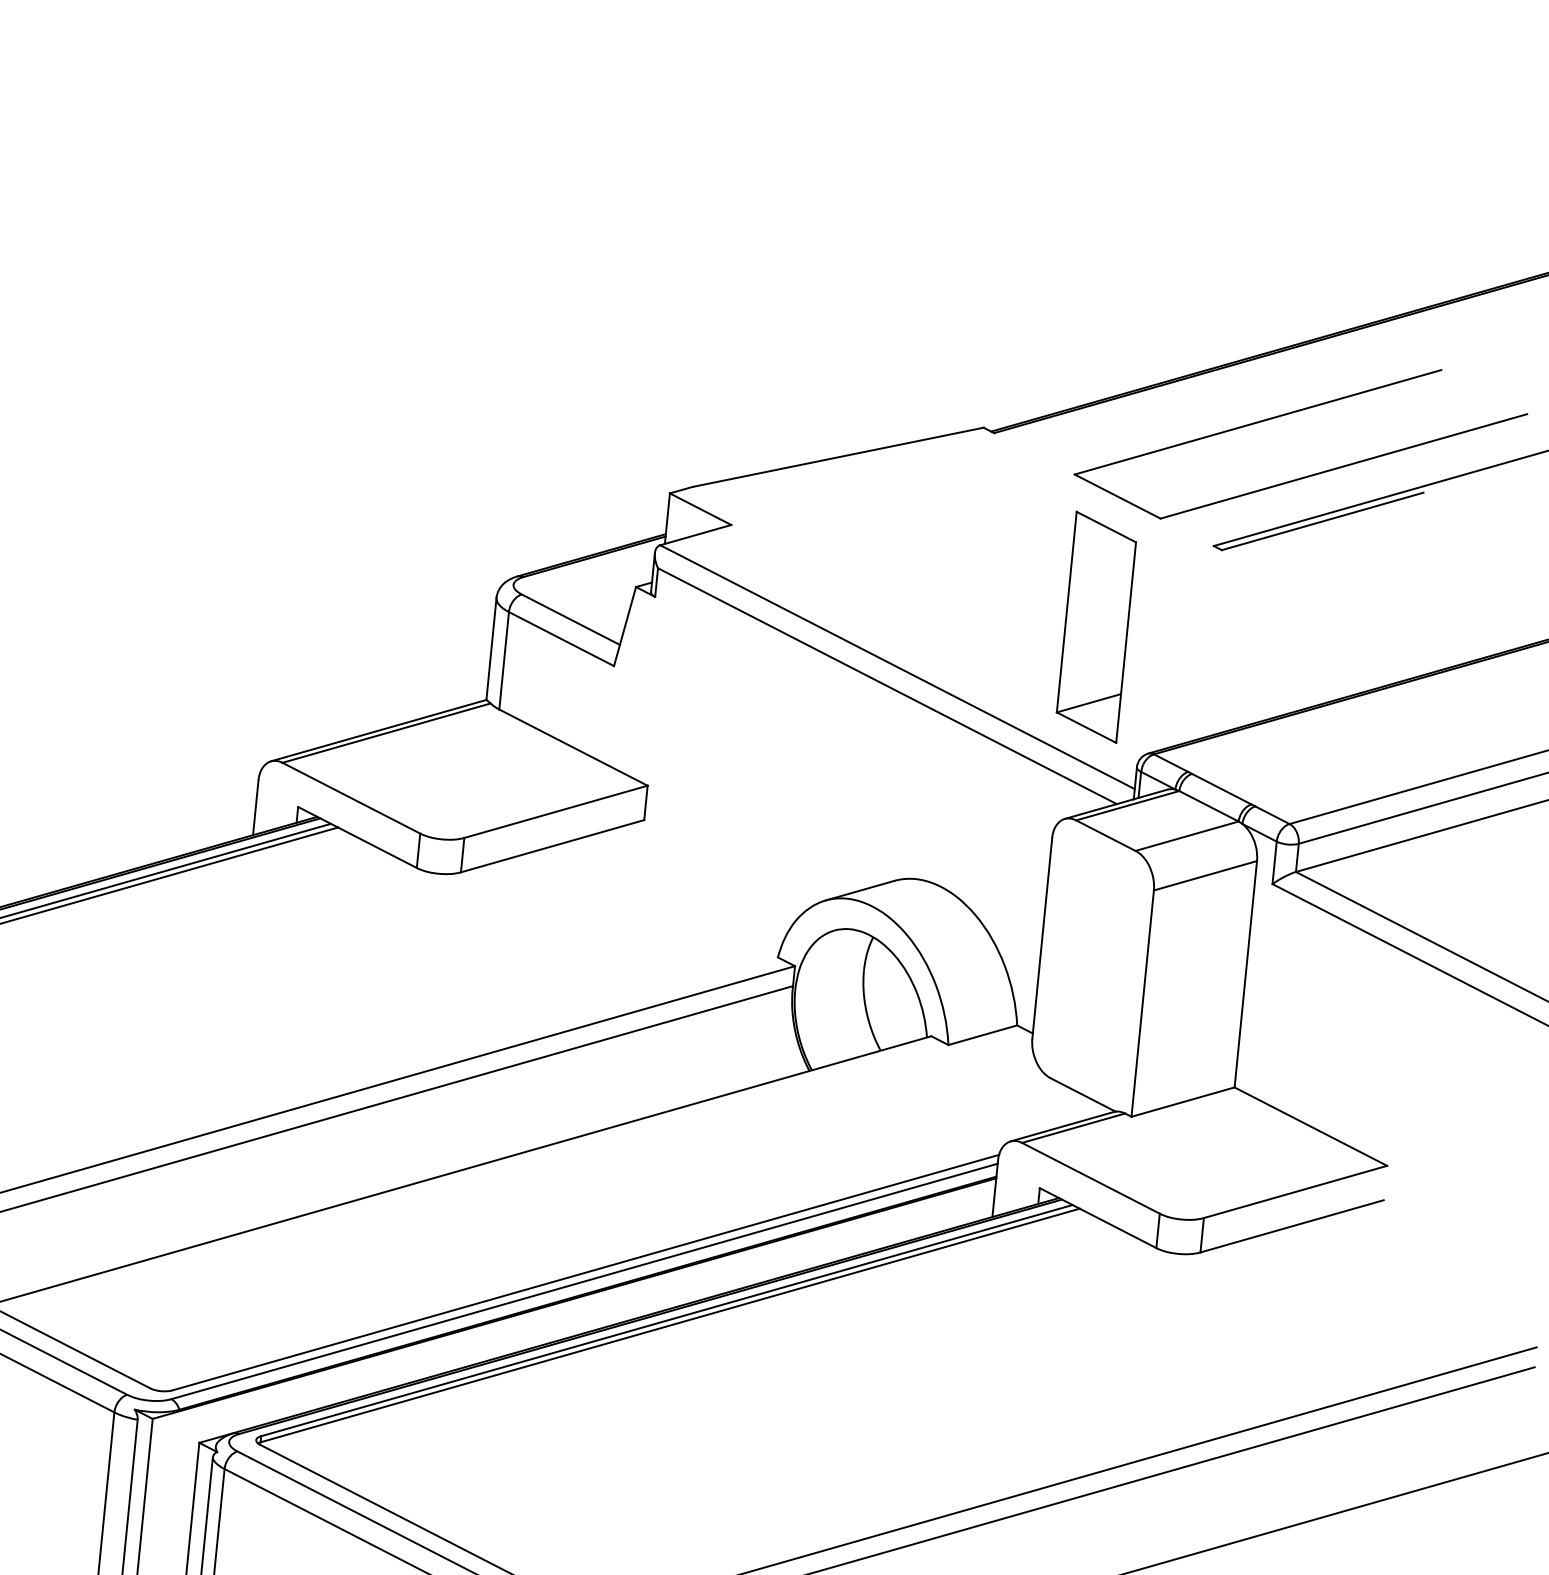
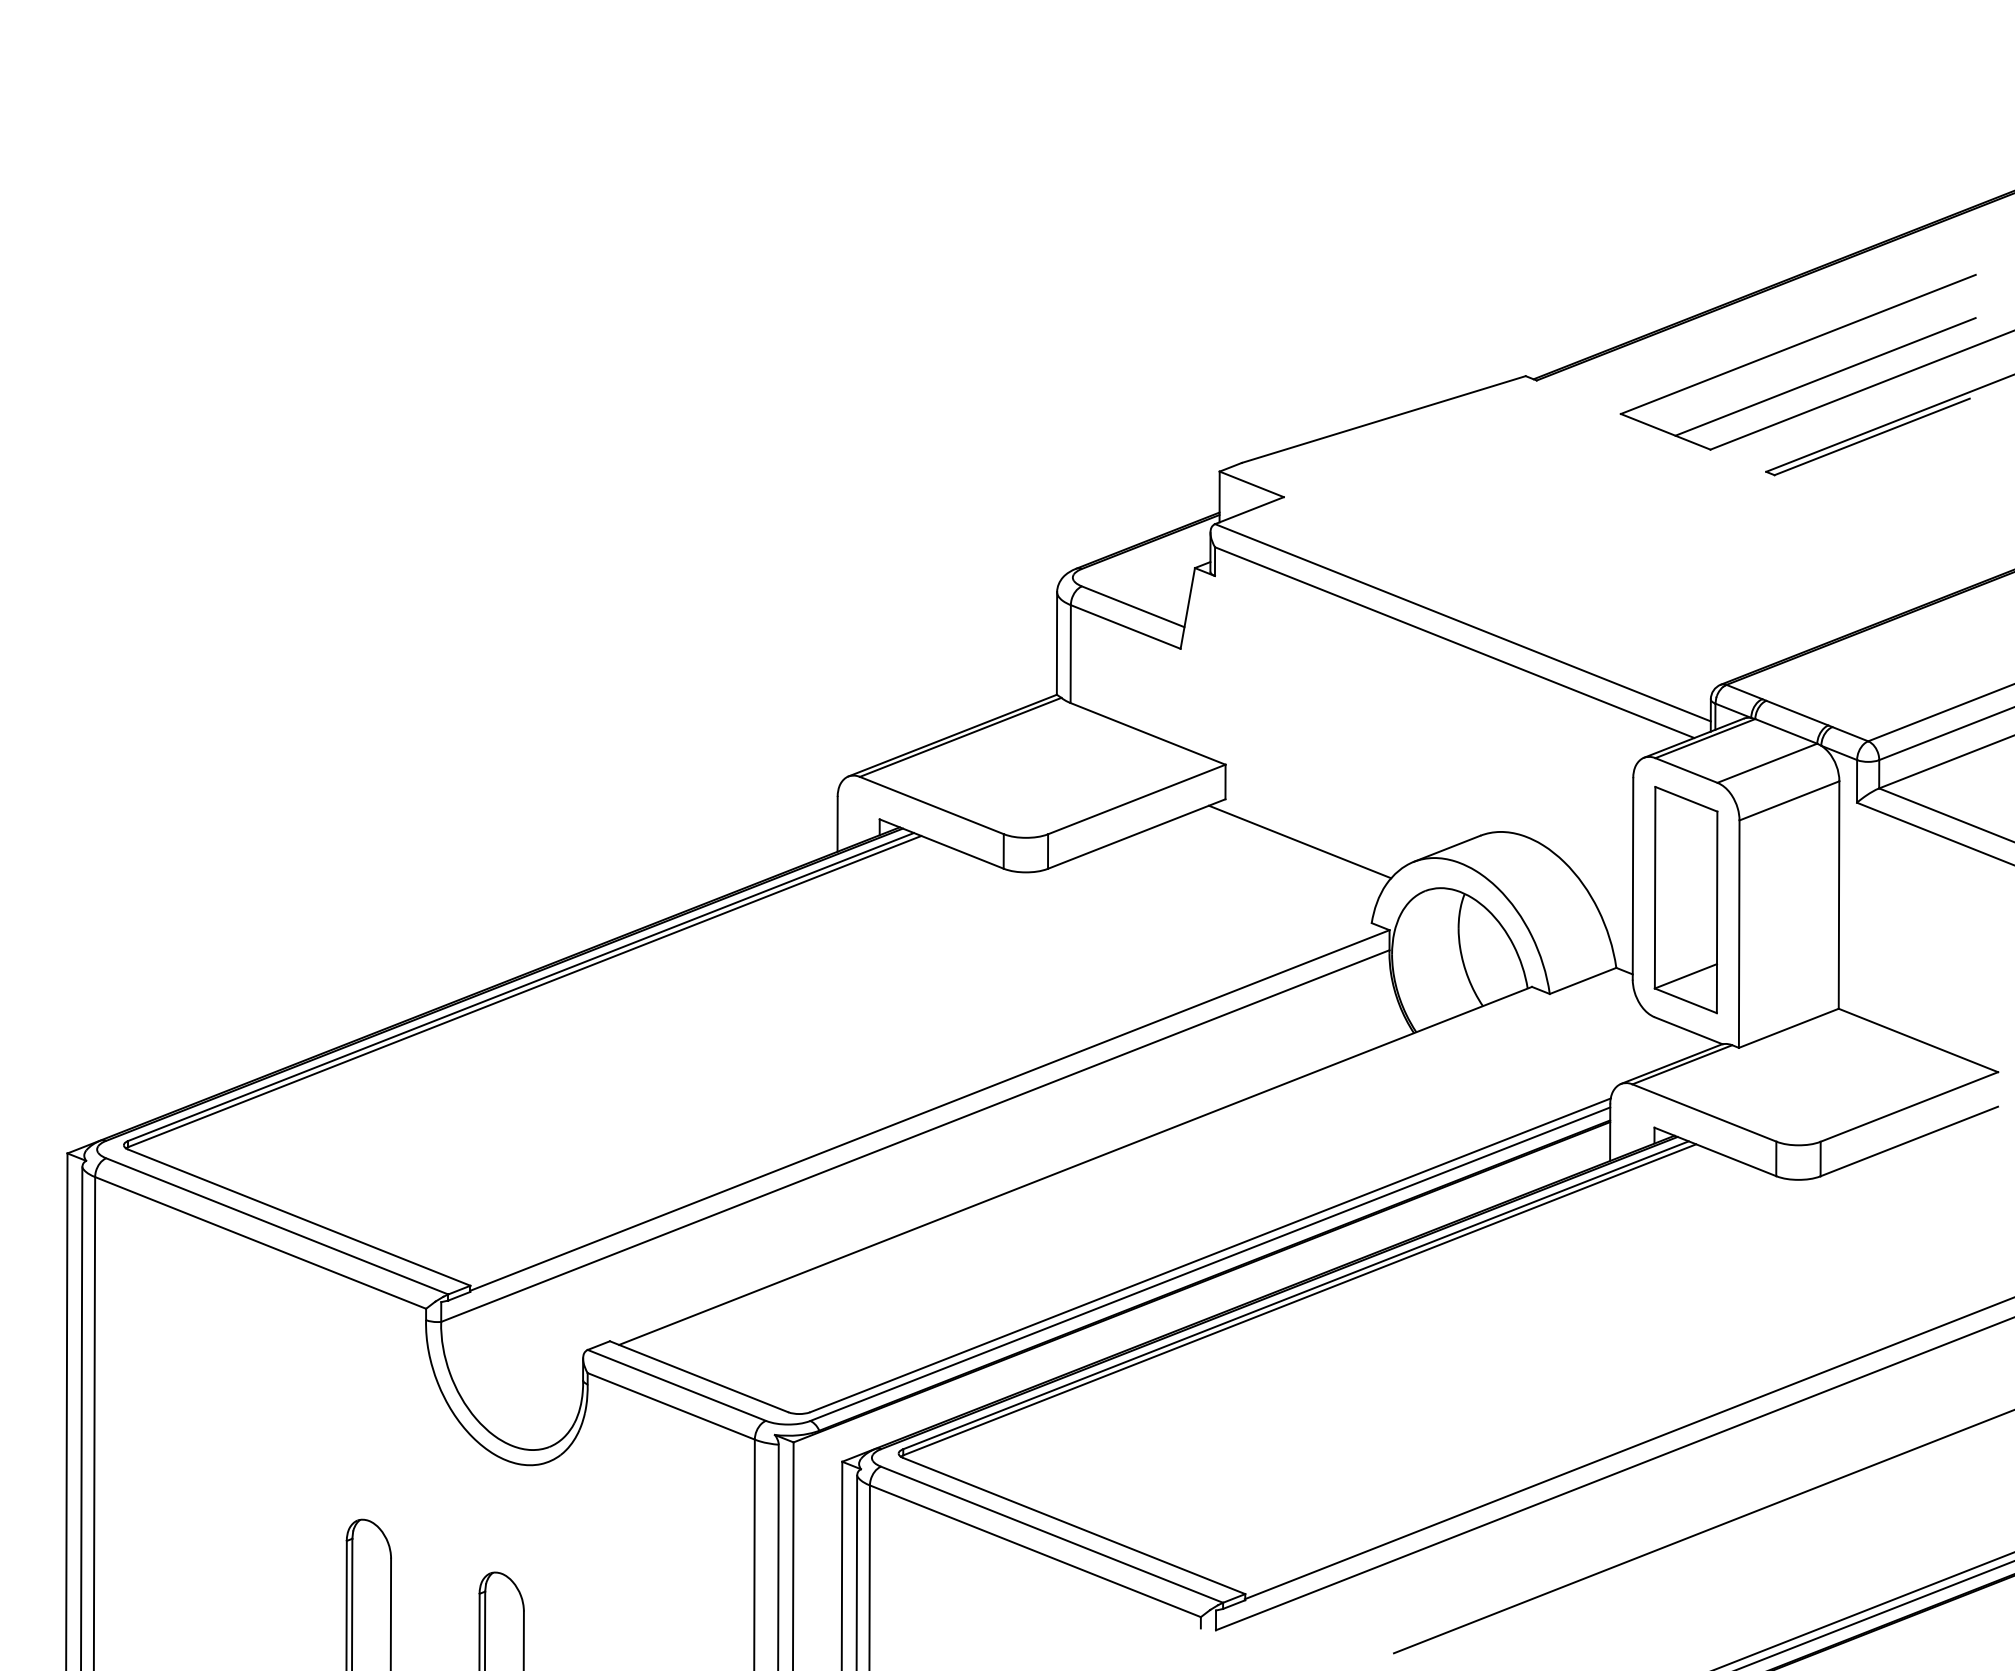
line: (1282, 456) -> (1825, 376), added
part: (1095, 627) -> (1685, 900), moved
line: (713, 869) -> (1299, 841), added

